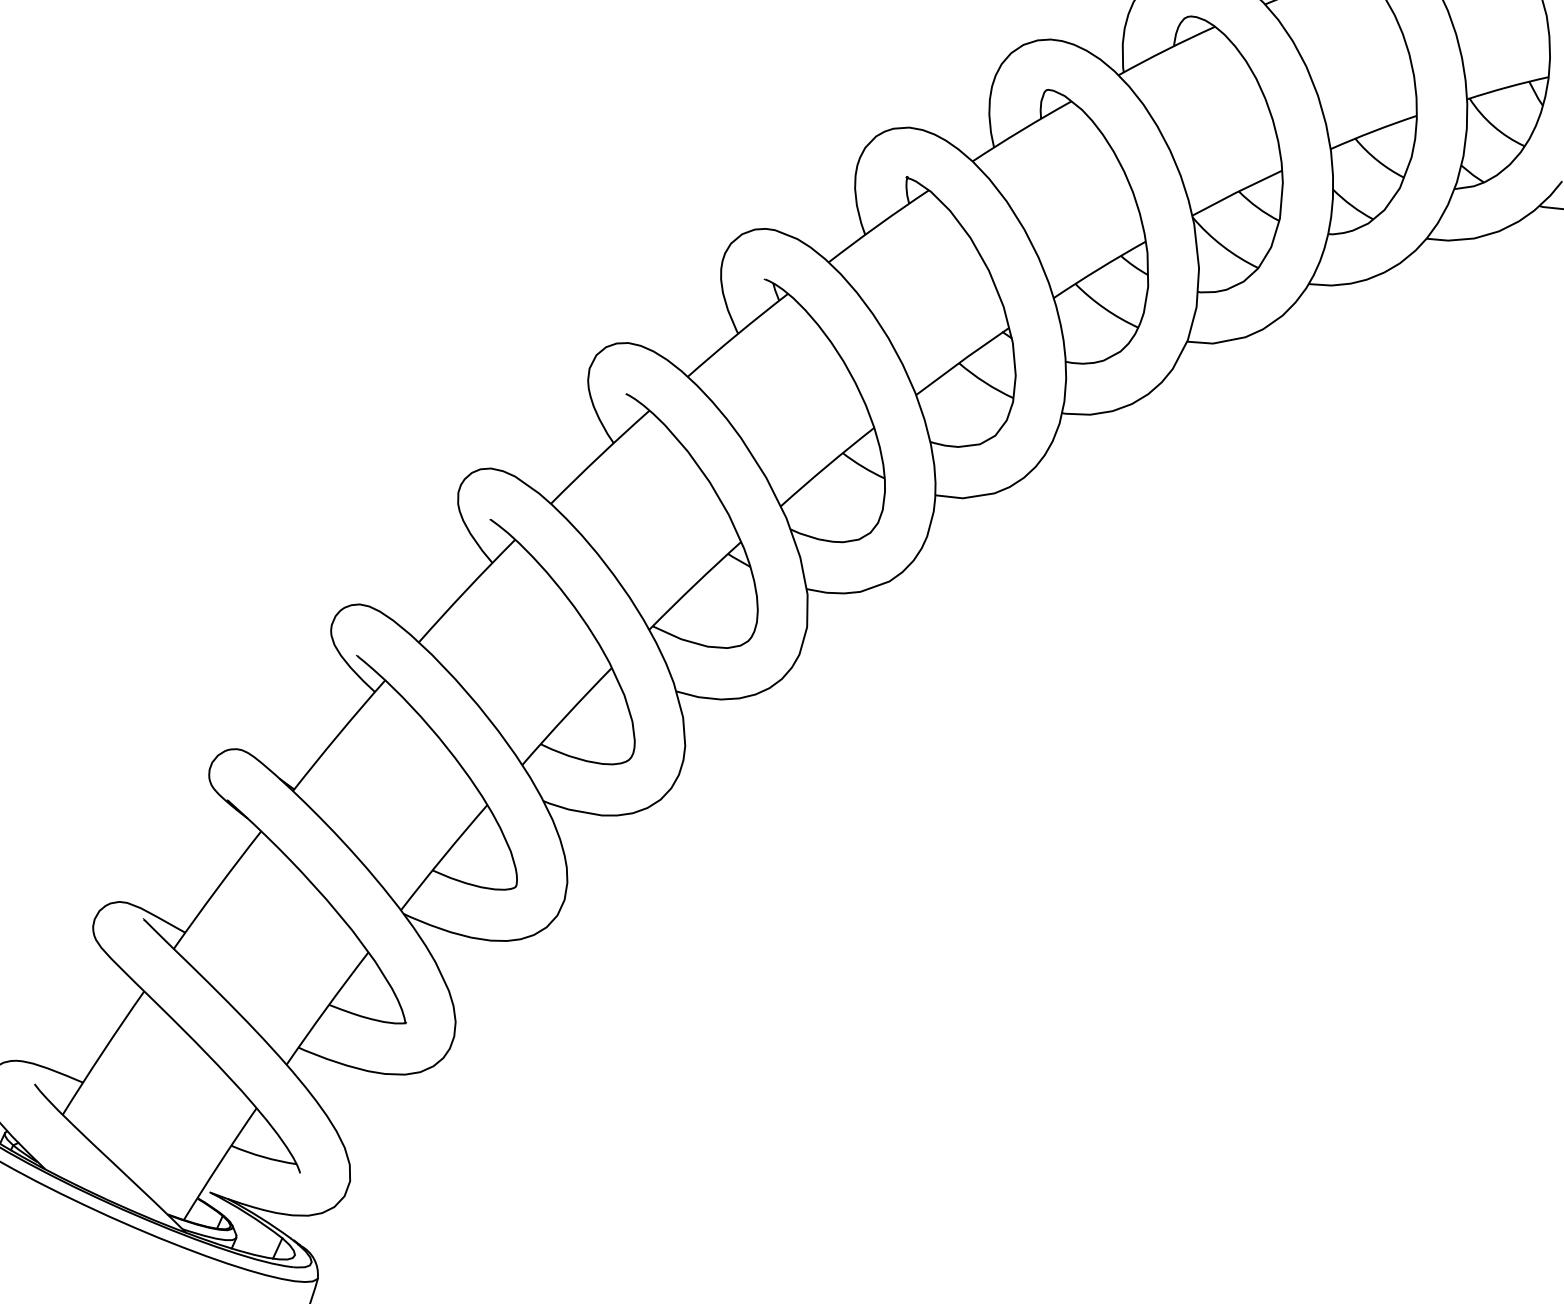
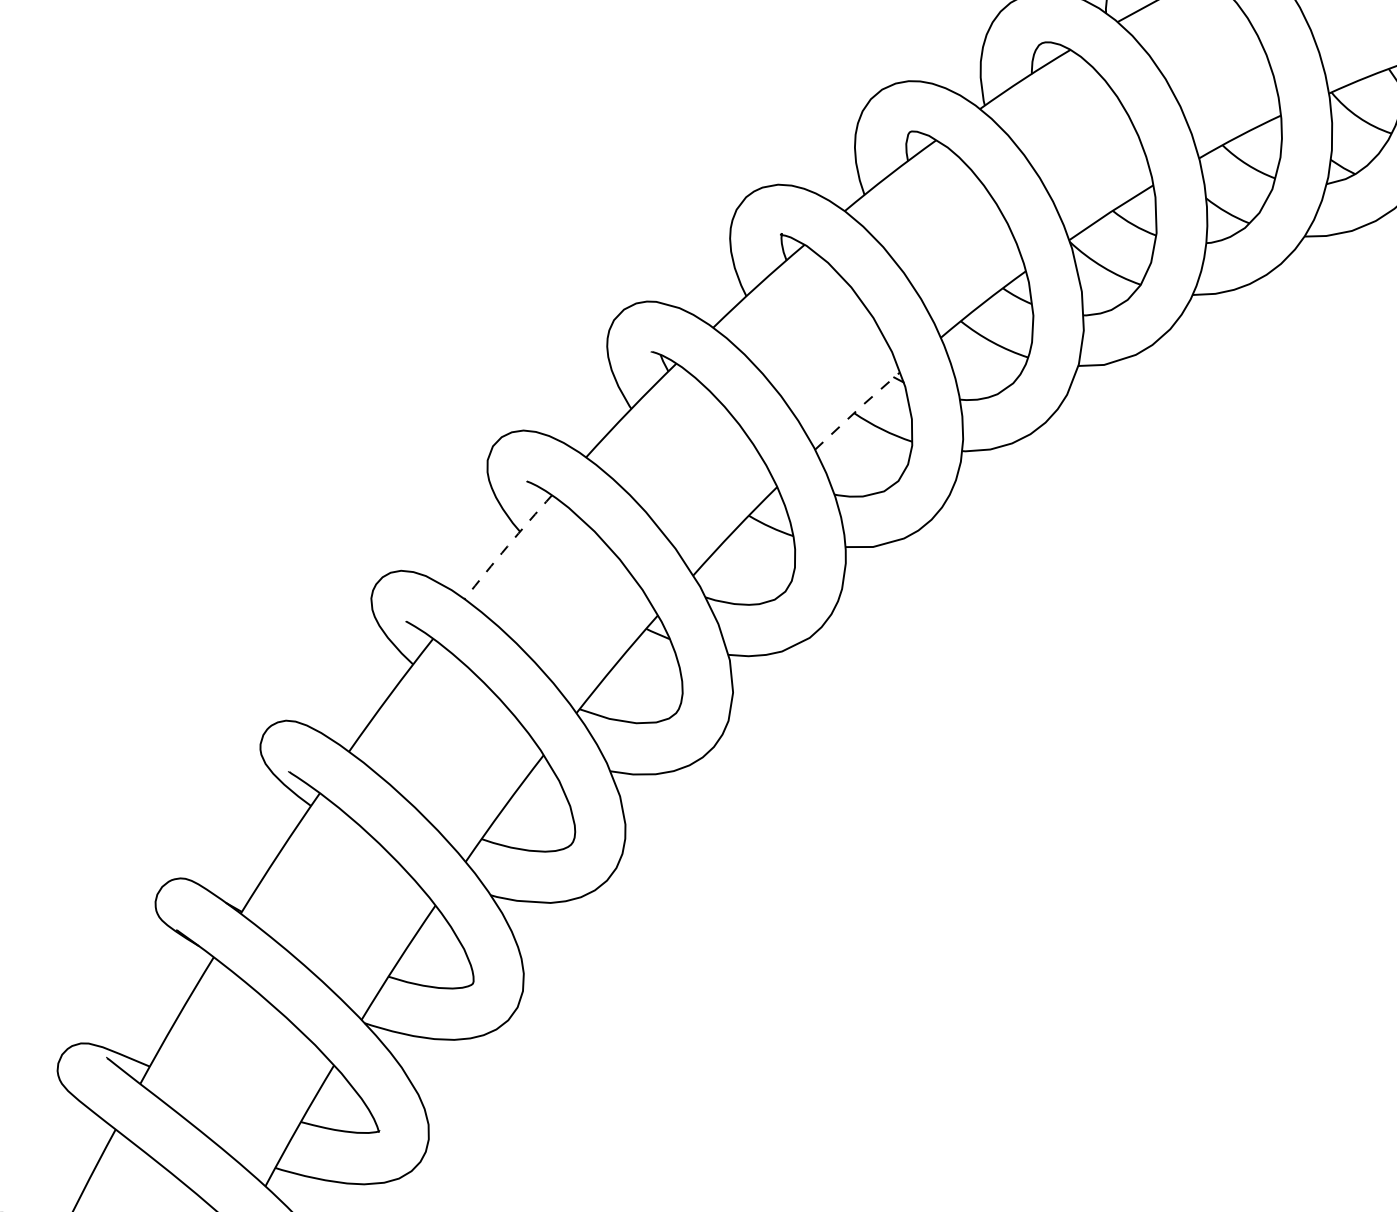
line: (962, 360) -> (857, 410), solid -> dashed
arc: (599, 456) -> (507, 546), solid -> dashed

